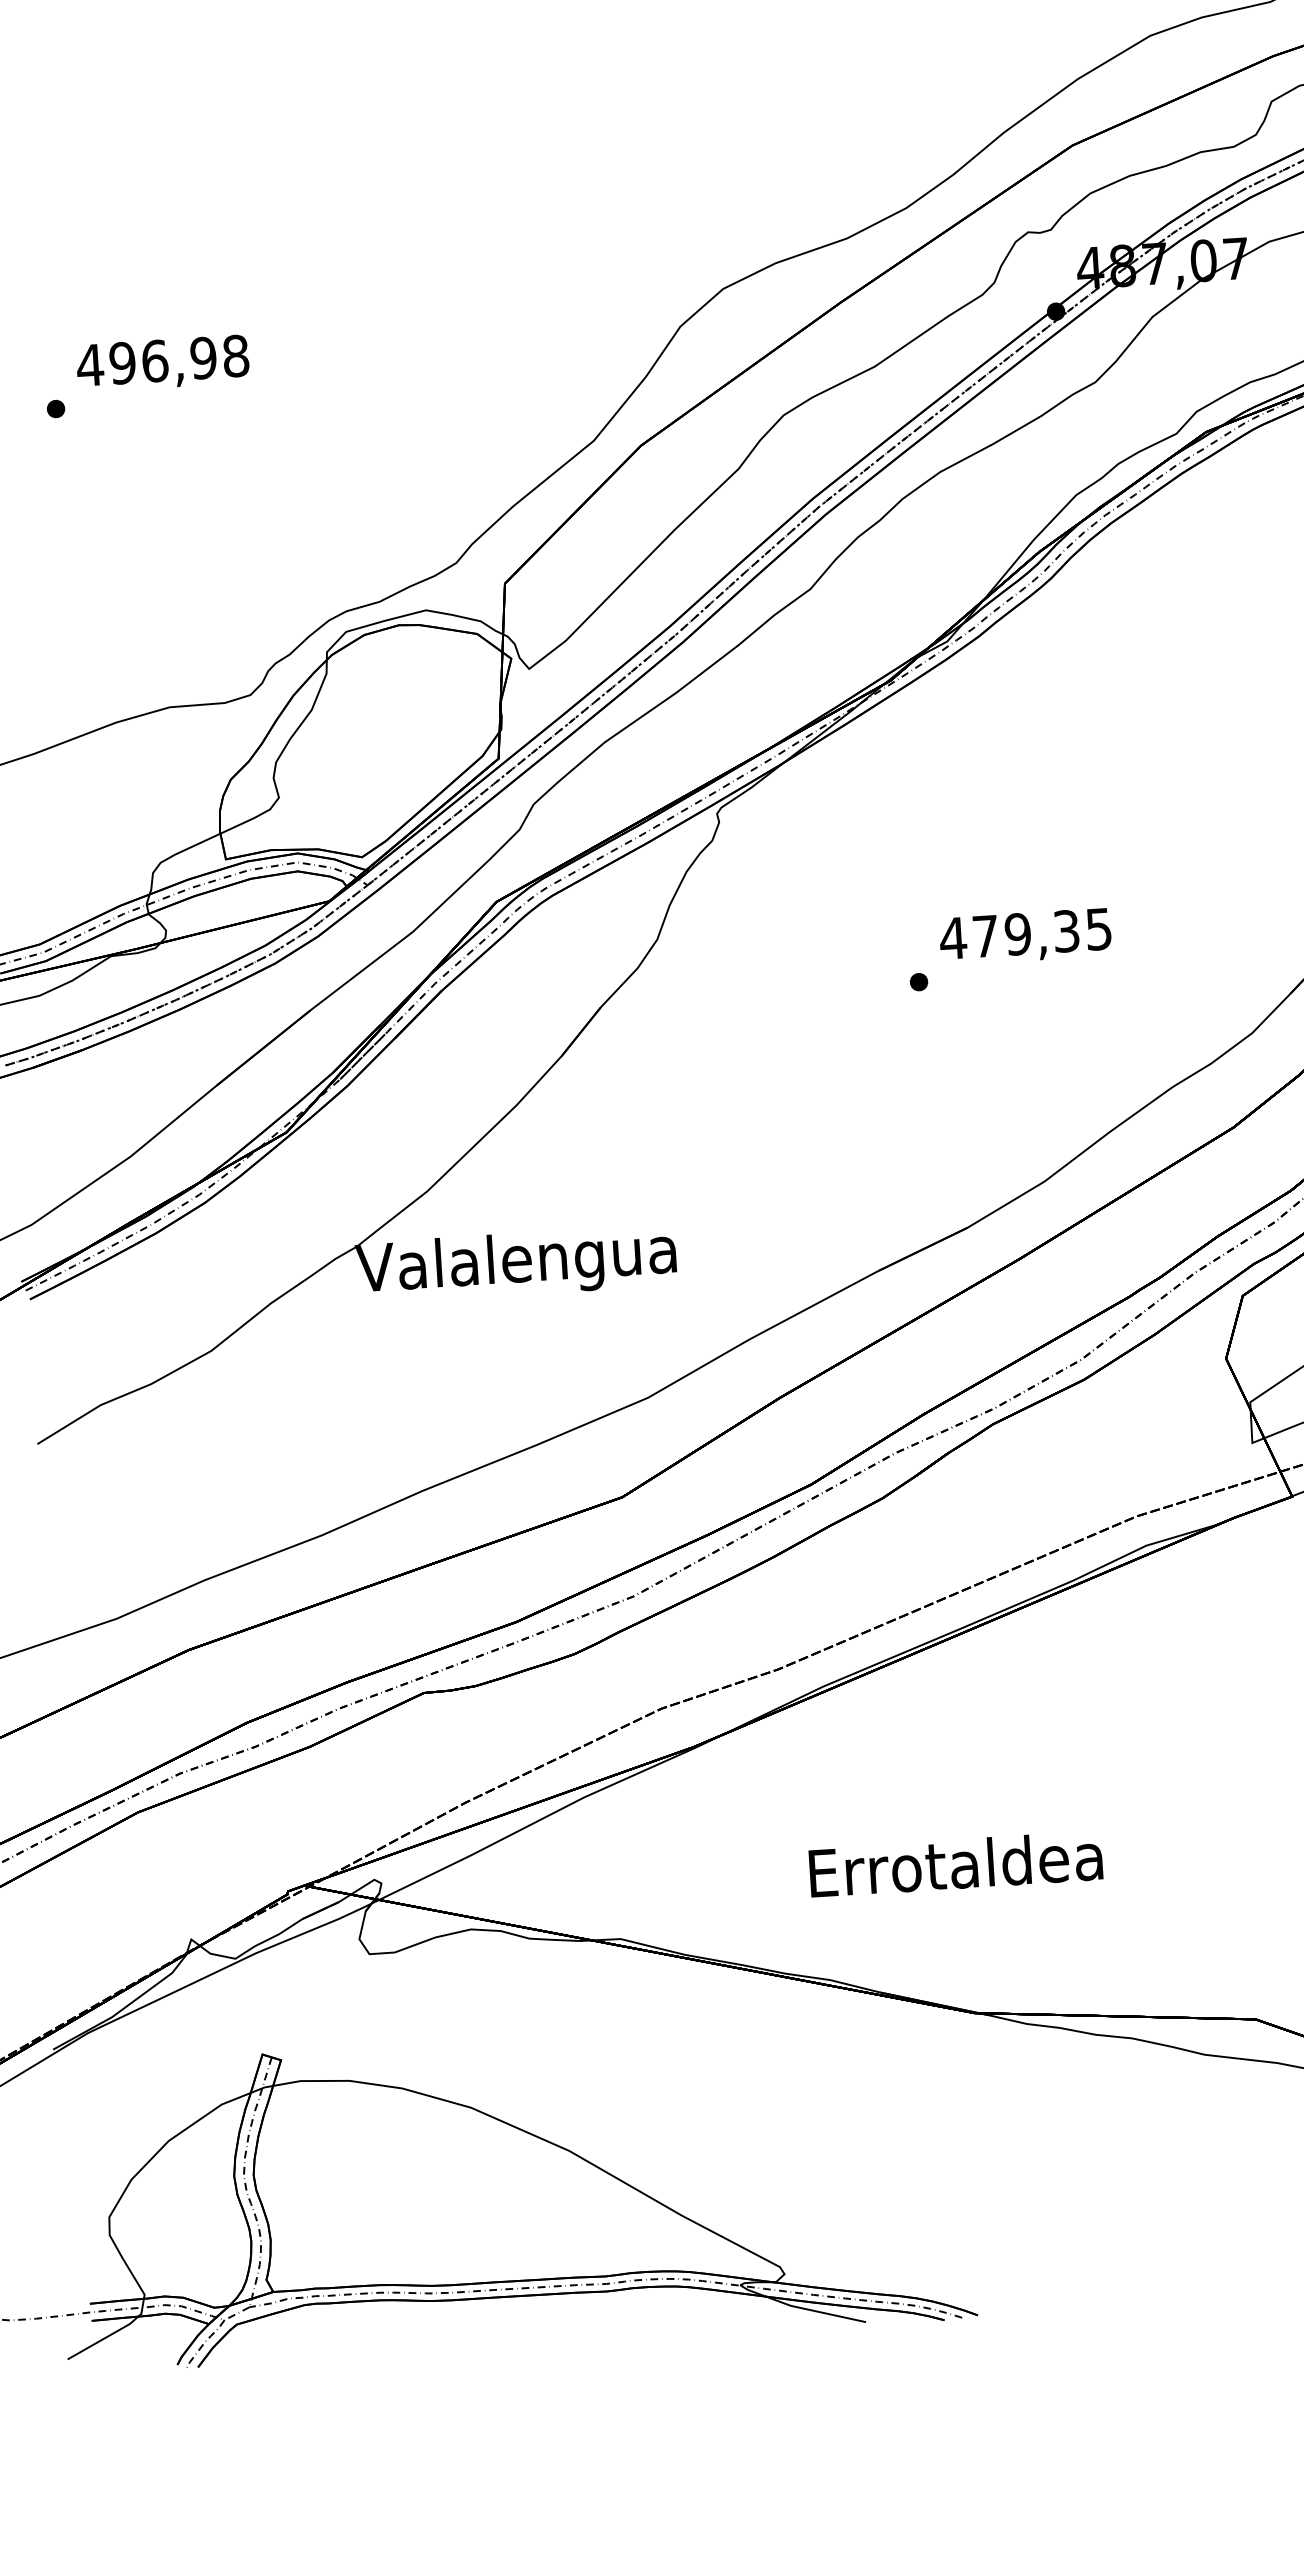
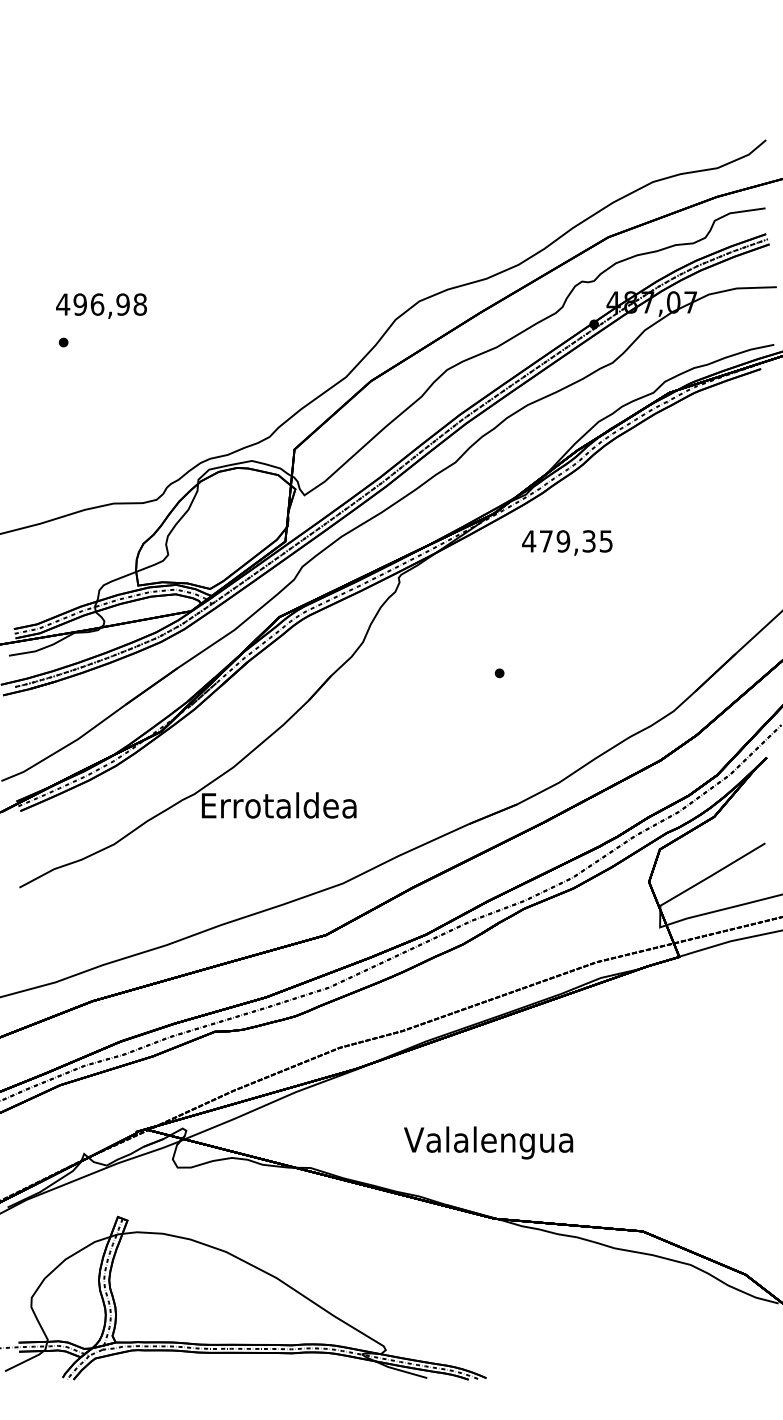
text: (162, 362) -> (101, 305), moved
text: (1025, 935) -> (567, 542), moved
text: (515, 1263) -> (277, 808), Valalengua -> Errotaldea
text: (953, 1869) -> (488, 1142), Errotaldea -> Valalengua

